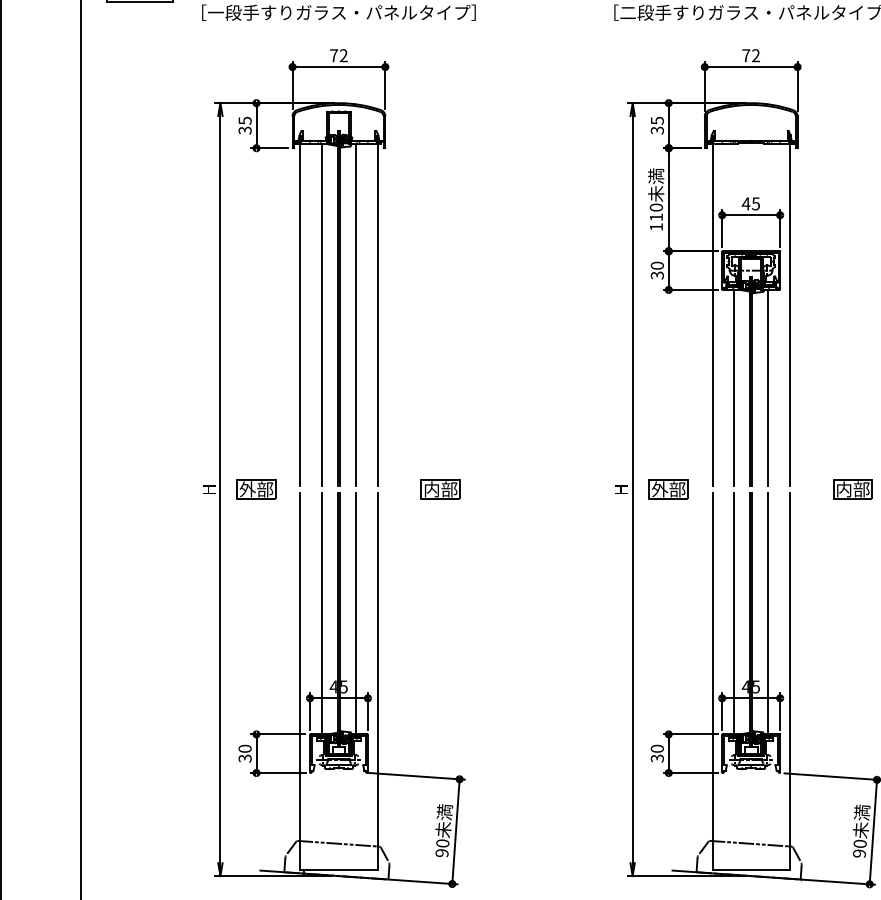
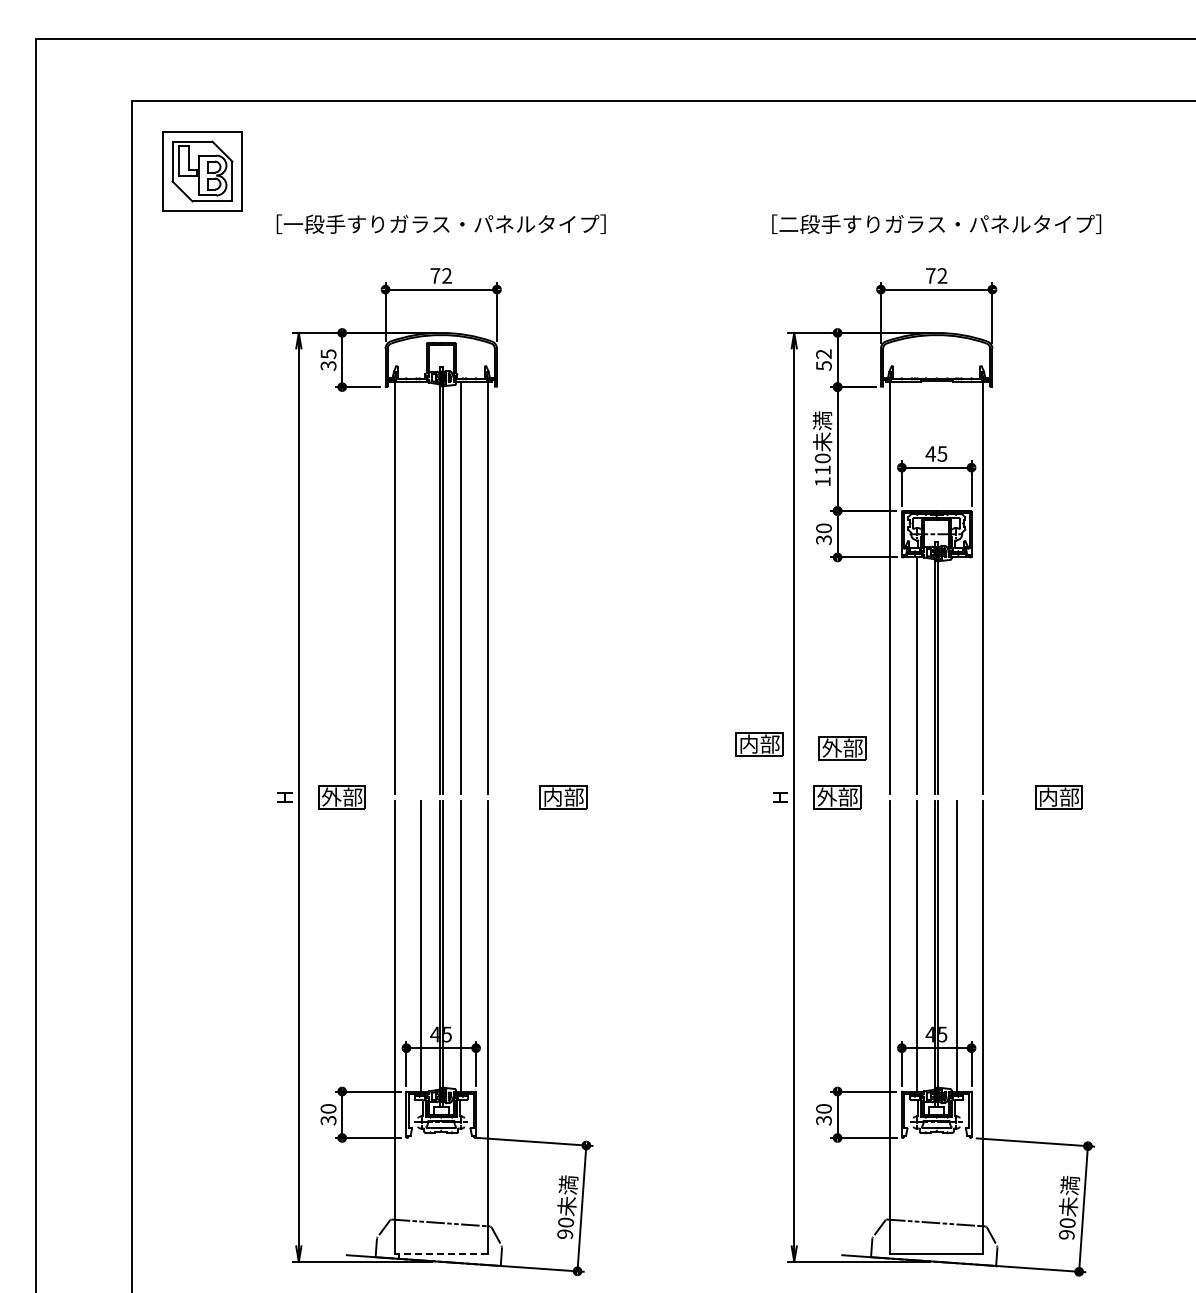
text: (656, 125) -> (823, 359), 35 -> 52
line: (322, 314) -> (421, 587), removed
line: (767, 388) -> (956, 675), removed
part: (603, 445) -> (759, 744), added
part: (672, 448) -> (842, 748), added
line: (338, 869) -> (440, 1254), solid -> dashed

